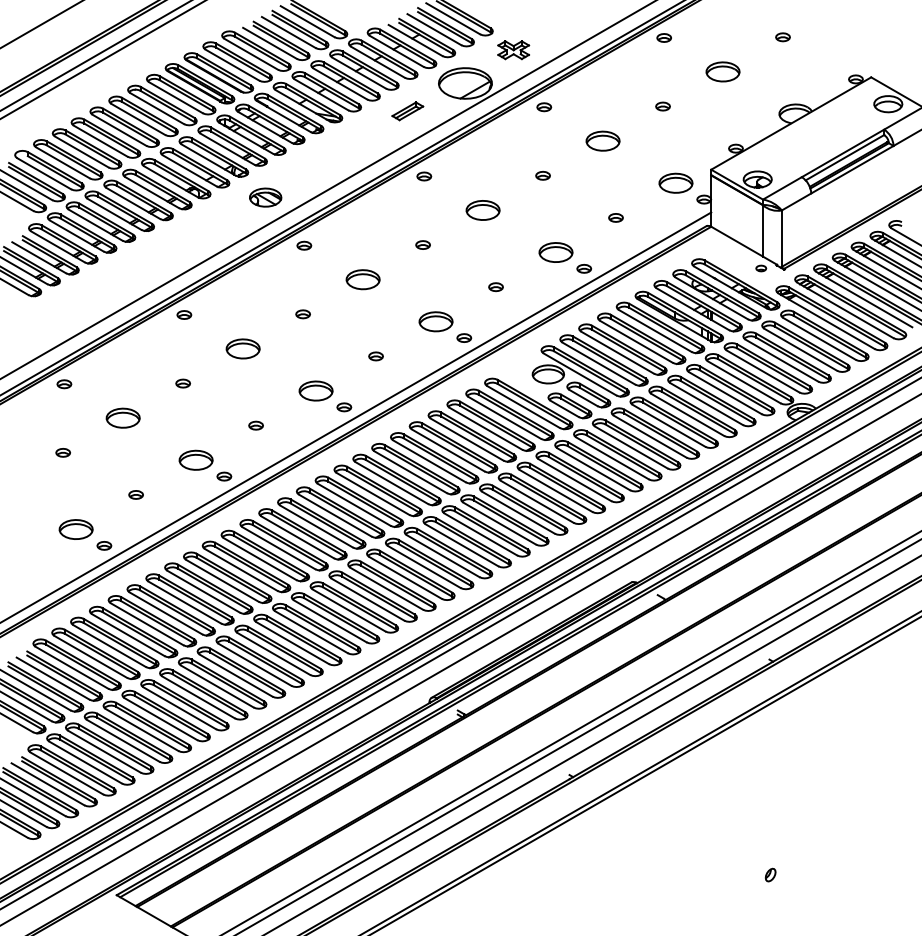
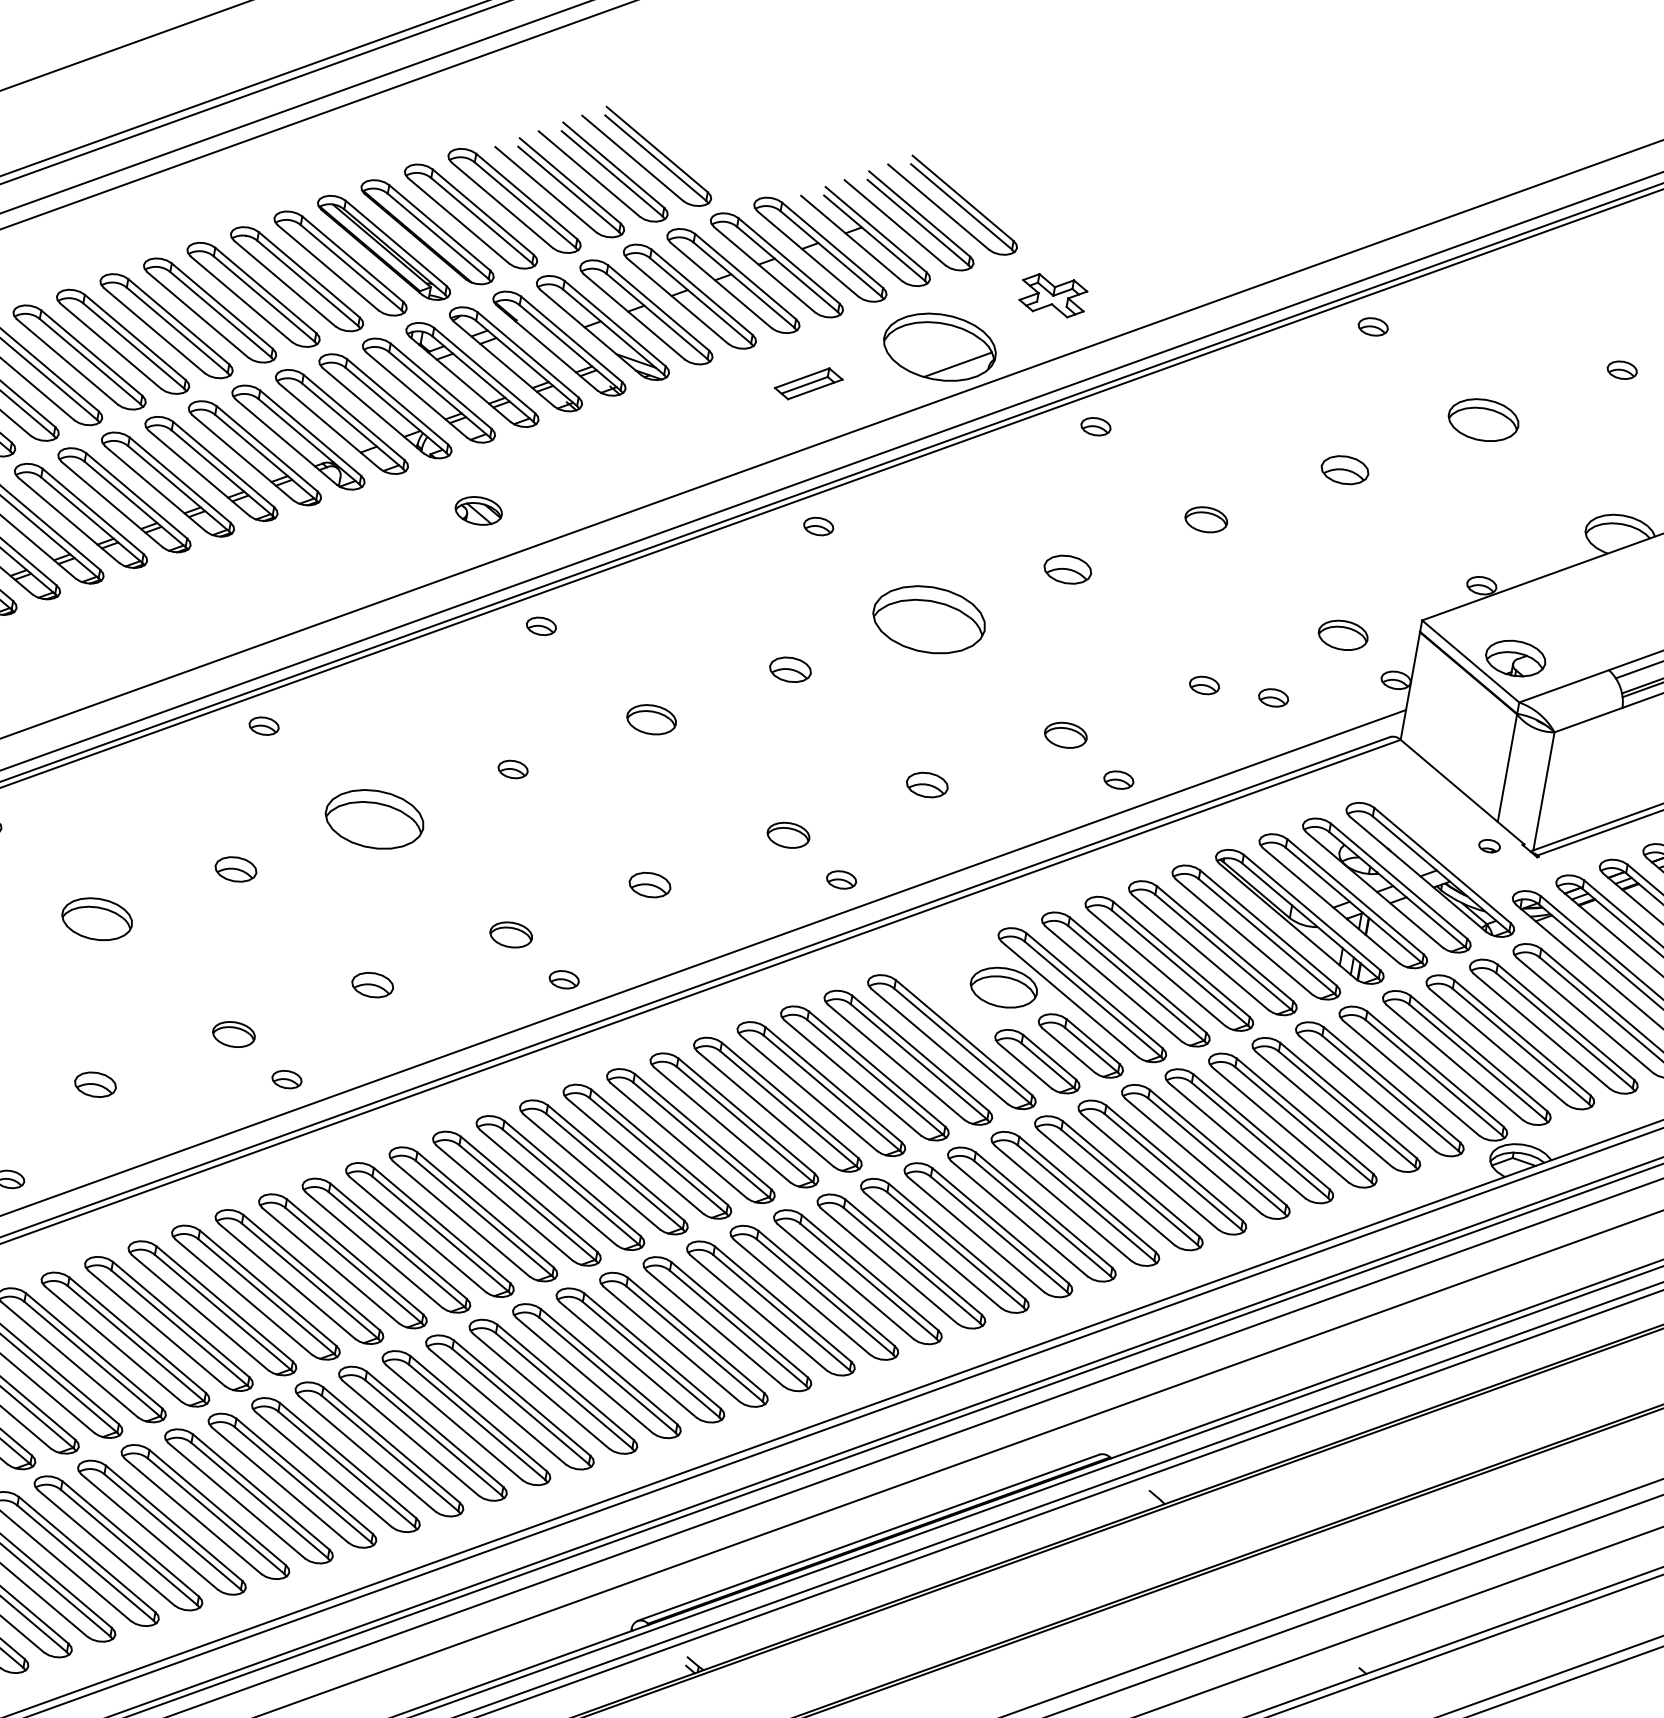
part: (662, 106) -> (1343, 469), size x1.6
part: (602, 140) -> (1205, 518), size x0.6
part: (542, 175) -> (1066, 568), size x1.6
part: (675, 182) -> (1342, 633), size x0.7
part: (265, 197) -> (478, 510), size x0.7
part: (482, 210) -> (927, 619), size x1.6
part: (648, 217) -> (1272, 696), added
part: (422, 244) -> (789, 668), size x1.4
part: (555, 252) -> (1064, 735), size x0.6
part: (362, 279) -> (650, 718), size x0.7
part: (495, 287) -> (925, 785), size x1.4
part: (435, 321) -> (787, 834), size x0.6
part: (242, 348) -> (373, 818), size x1.4
part: (375, 356) -> (648, 885), size x1.4
part: (182, 383) -> (234, 868), size x1.4
part: (315, 390) -> (510, 933), size x0.6
part: (255, 425) -> (371, 984), size x1.4
part: (195, 459) -> (233, 1032), size x0.6
part: (135, 494) -> (94, 1083), size x1.4

